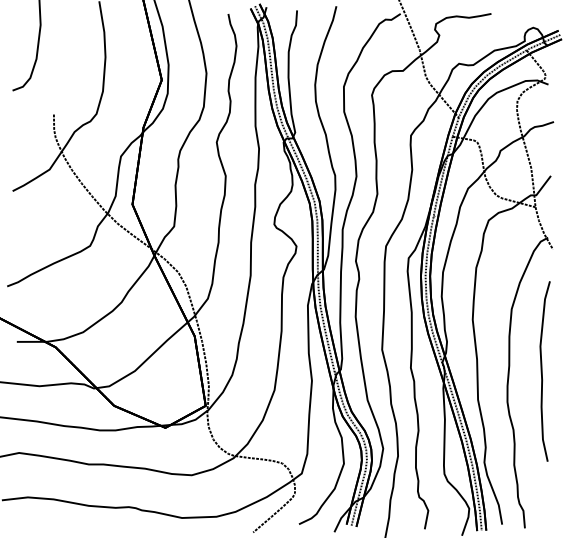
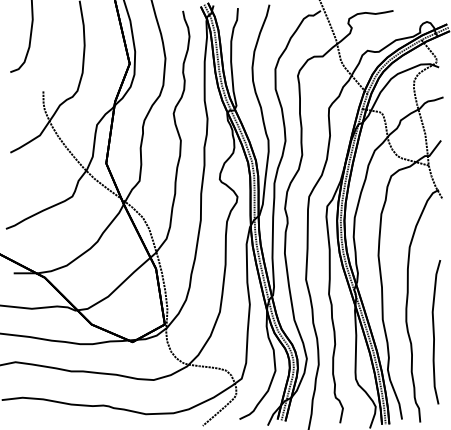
part: (544, 371) -> (435, 332), moved

